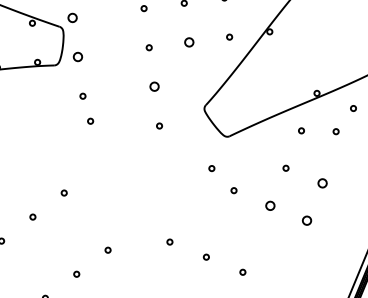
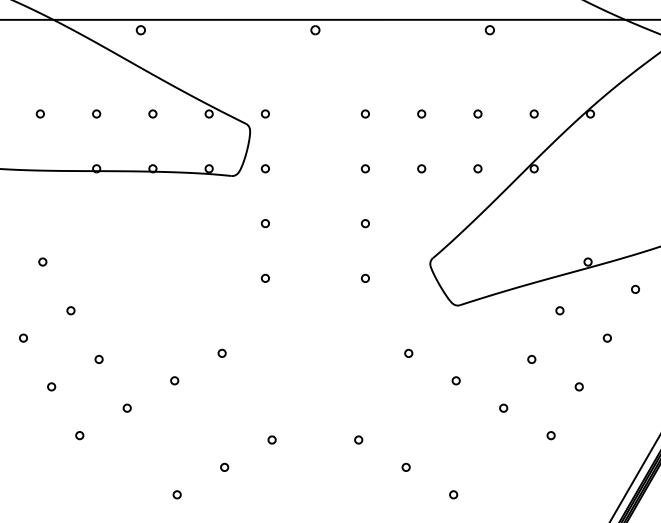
circle: (72, 17) -> (265, 113), size x0.62
circle: (189, 42) -> (421, 168), size x0.62
circle: (77, 57) -> (264, 168), size x0.62
circle: (153, 86) -> (364, 223), size x0.62
circle: (89, 120) -> (264, 277), moved
circle: (335, 131) -> (606, 337), moved
circle: (211, 167) -> (408, 352), moved
circle: (321, 183) -> (578, 386), size x0.62
circle: (270, 205) -> (503, 407), size x0.62
circle: (306, 220) -> (550, 435), size x0.62

